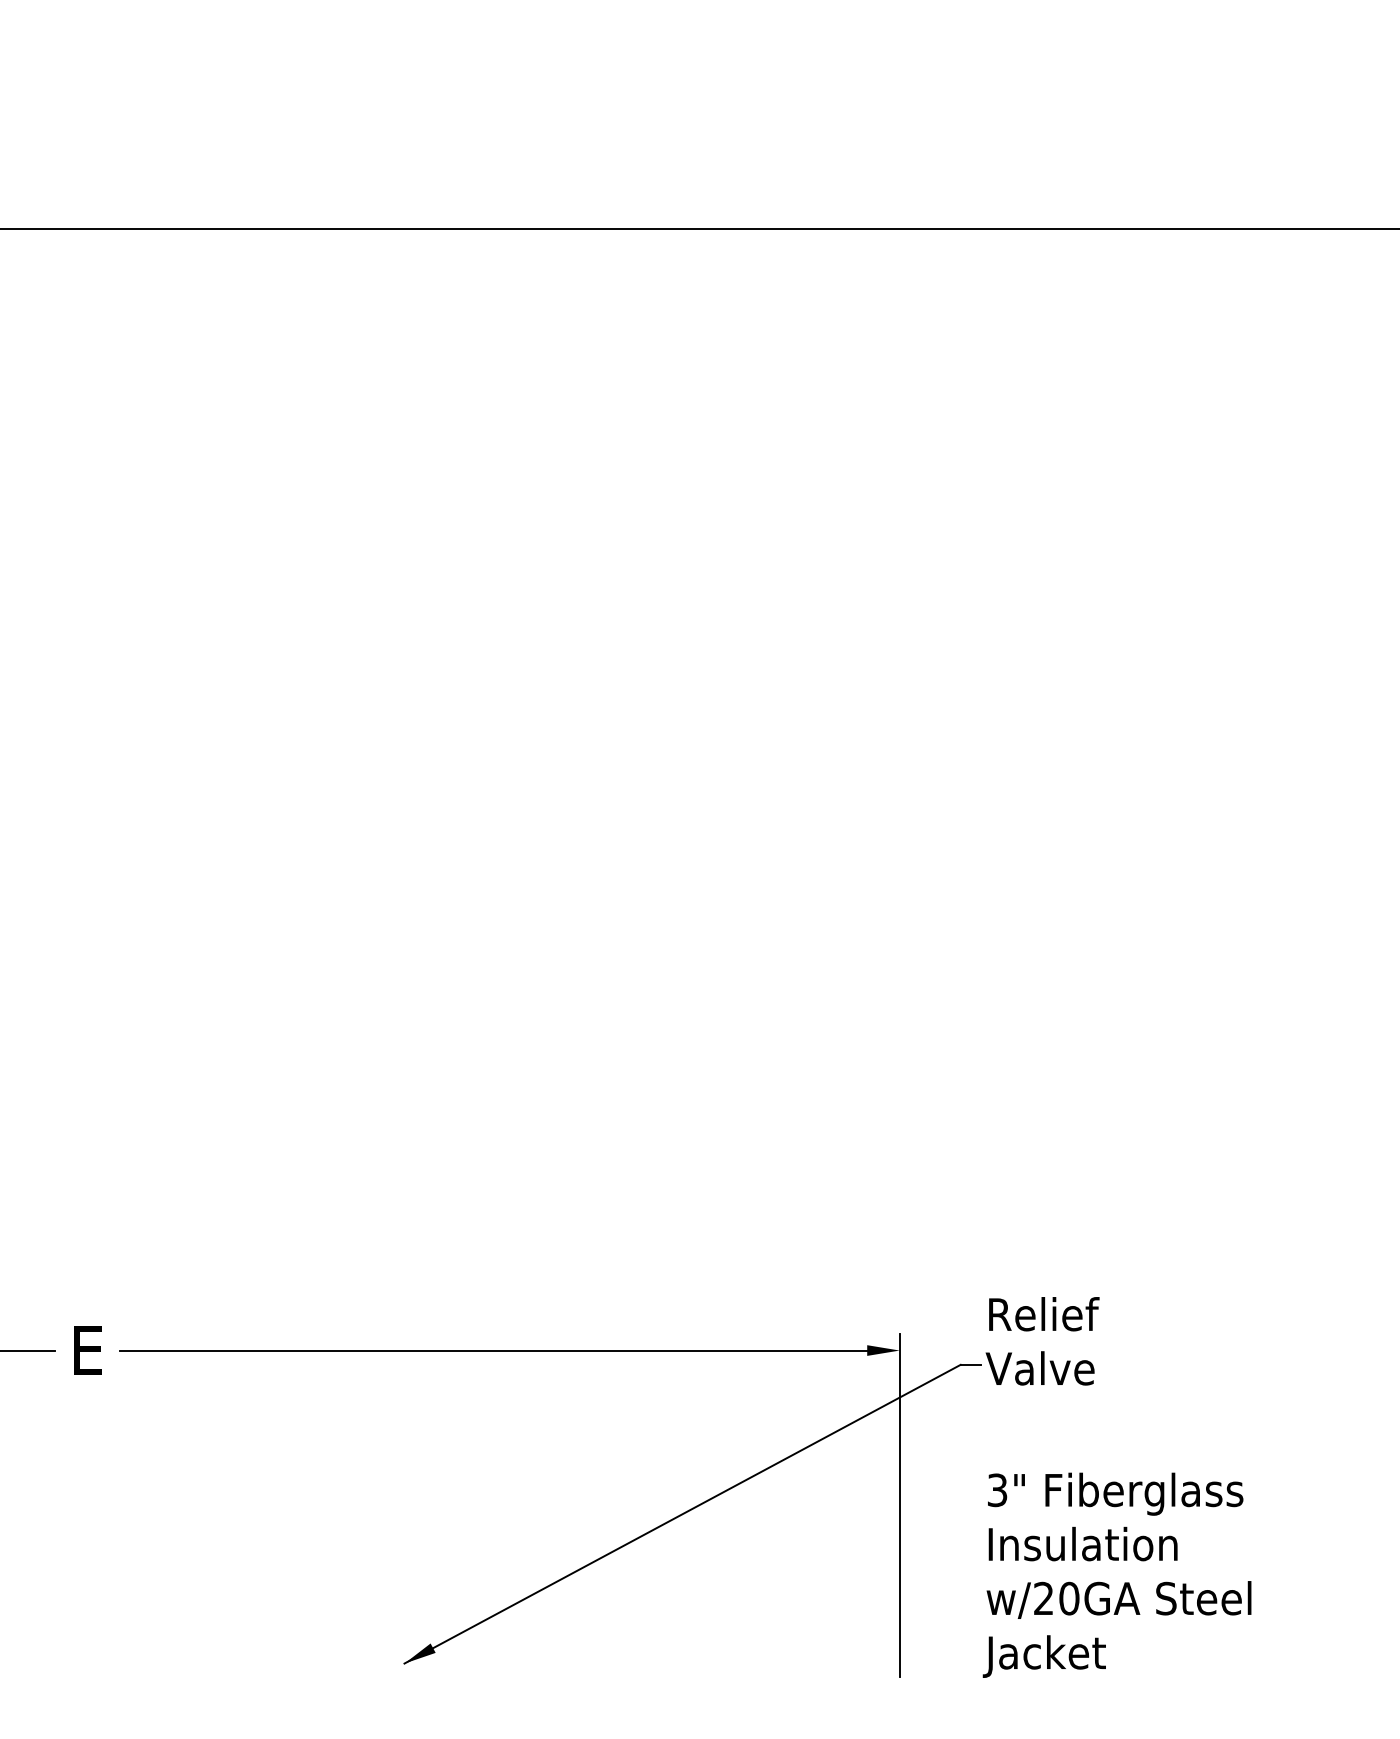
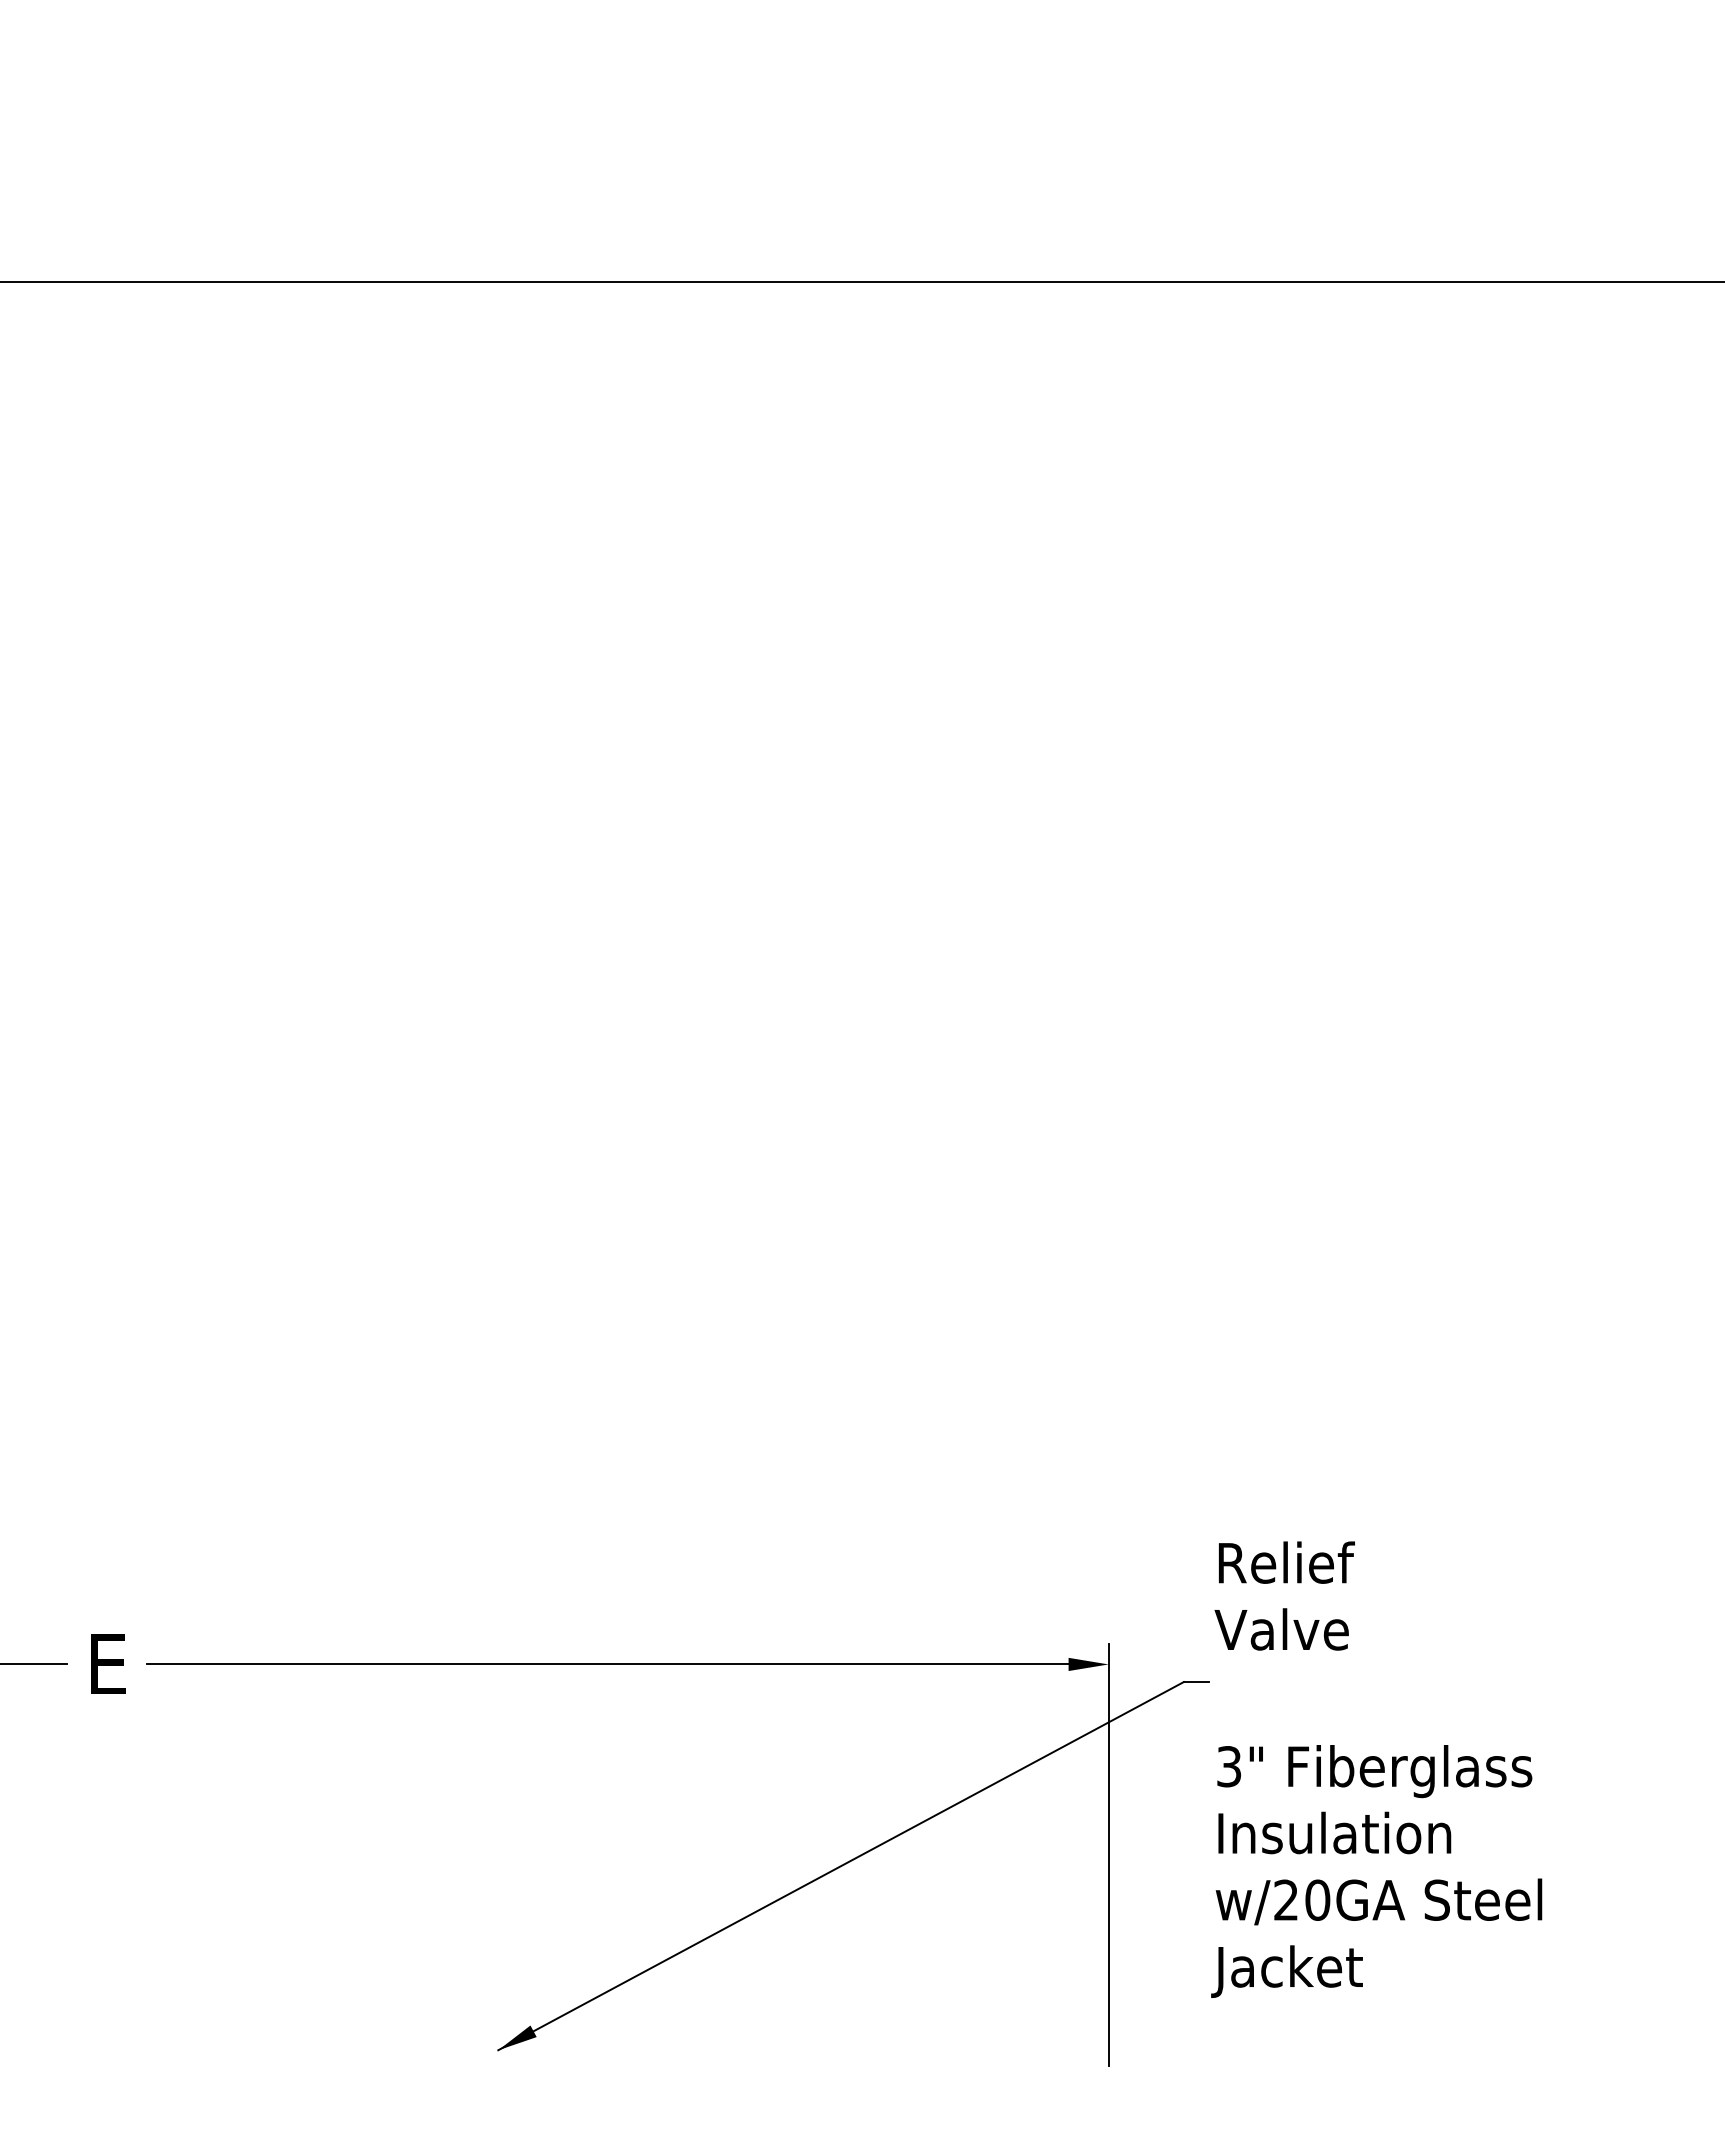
text: (1042, 1340) -> (1284, 1595), moved
text: (1117, 1575) -> (1376, 1871), moved

